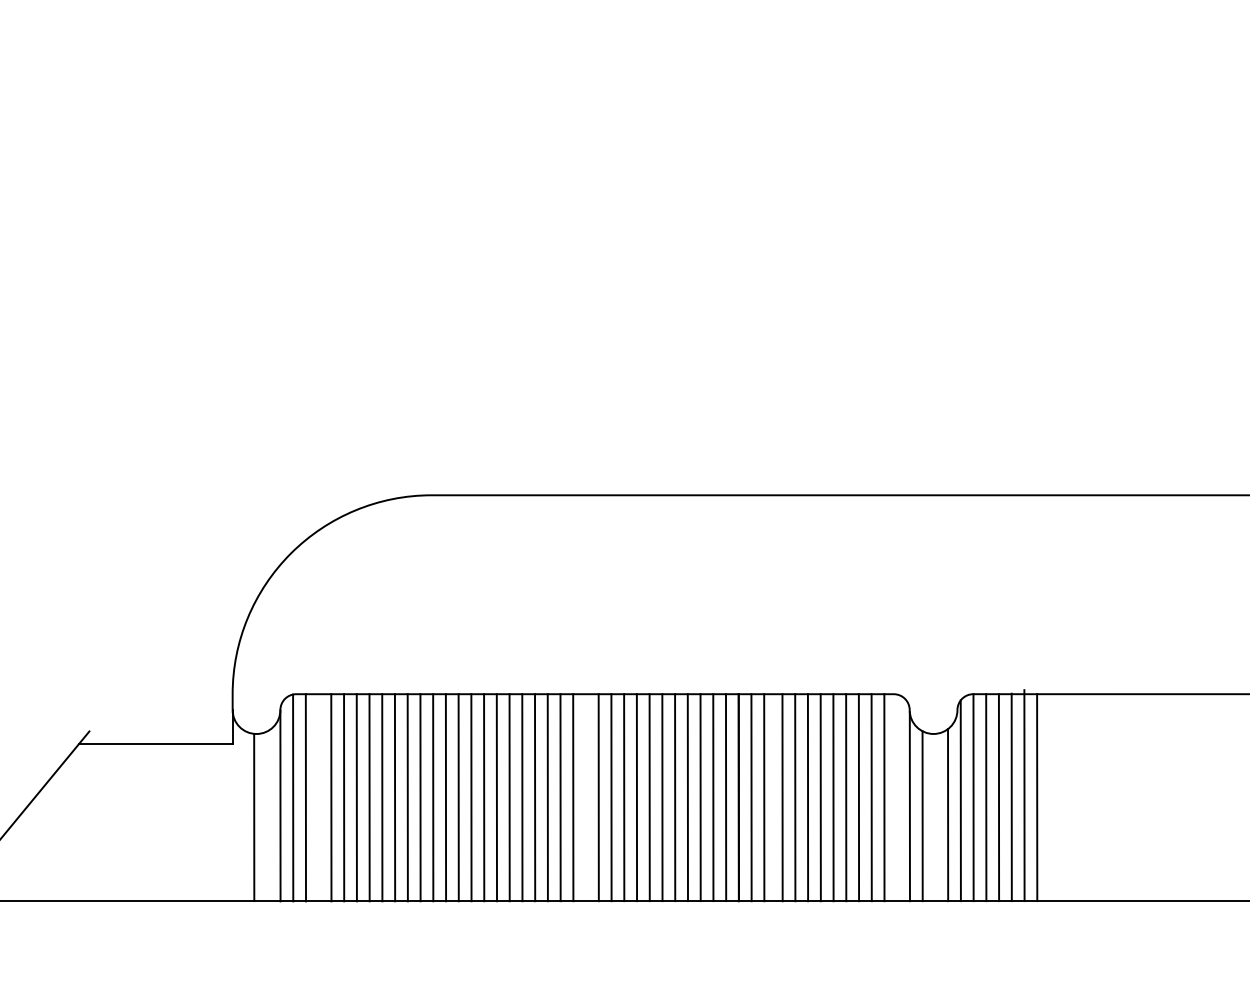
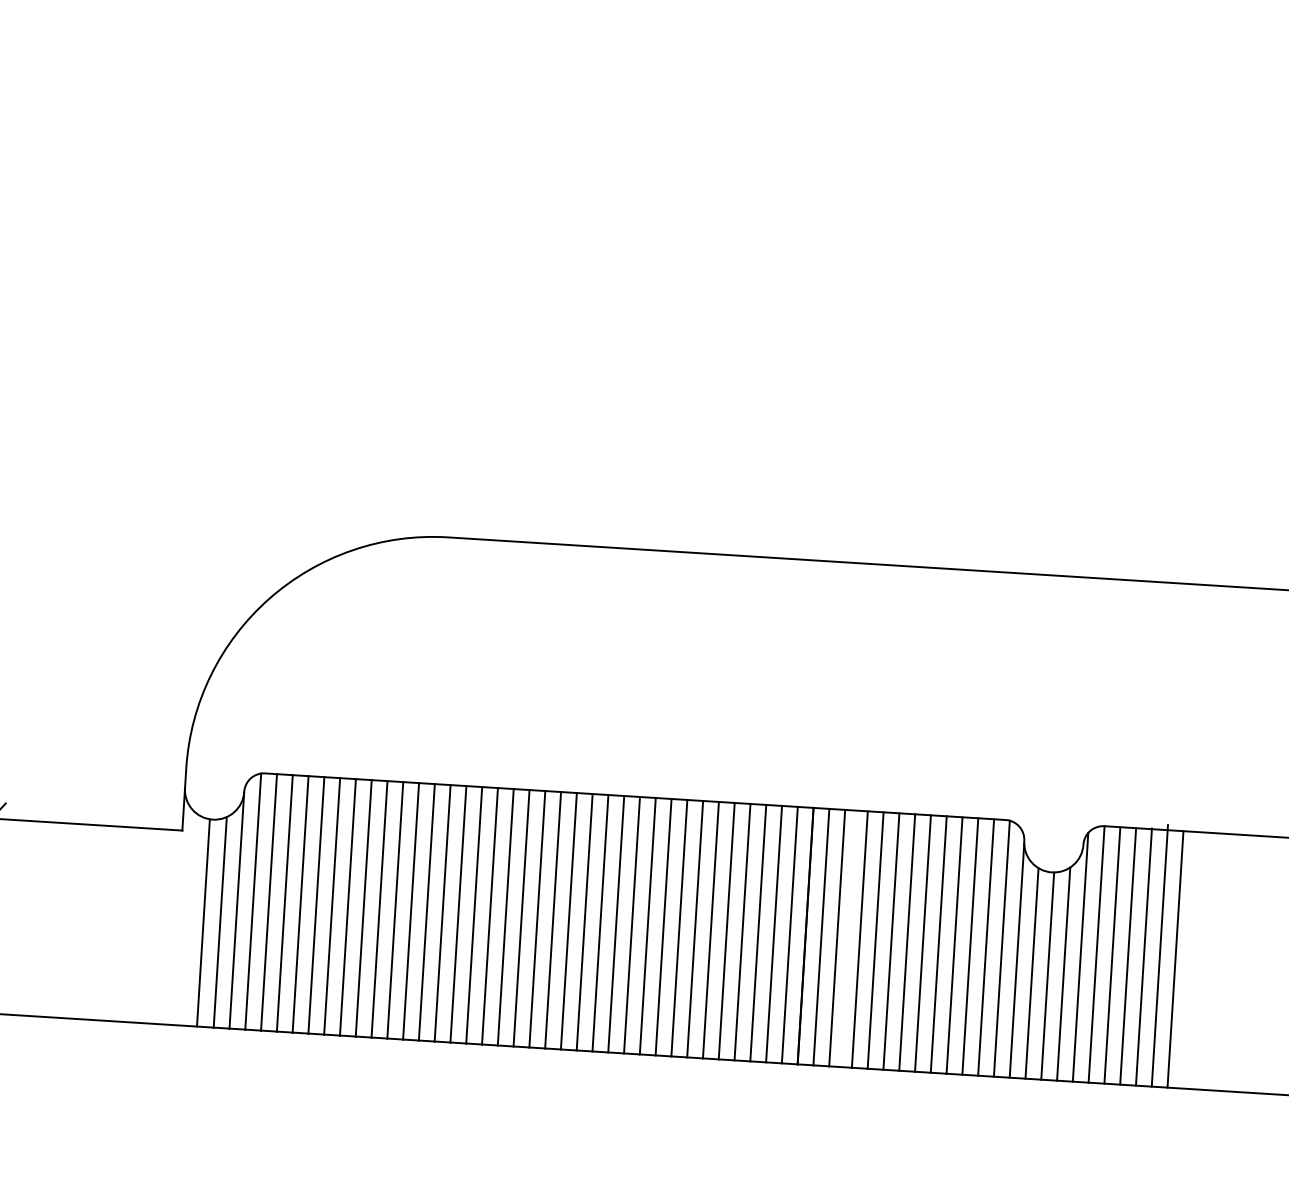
line: (318, 797) -> (284, 903), added
line: (585, 797) -> (615, 924), added
line: (897, 797) -> (1002, 948), added
line: (267, 816) -> (219, 922), added
line: (935, 817) -> (1047, 976), added

